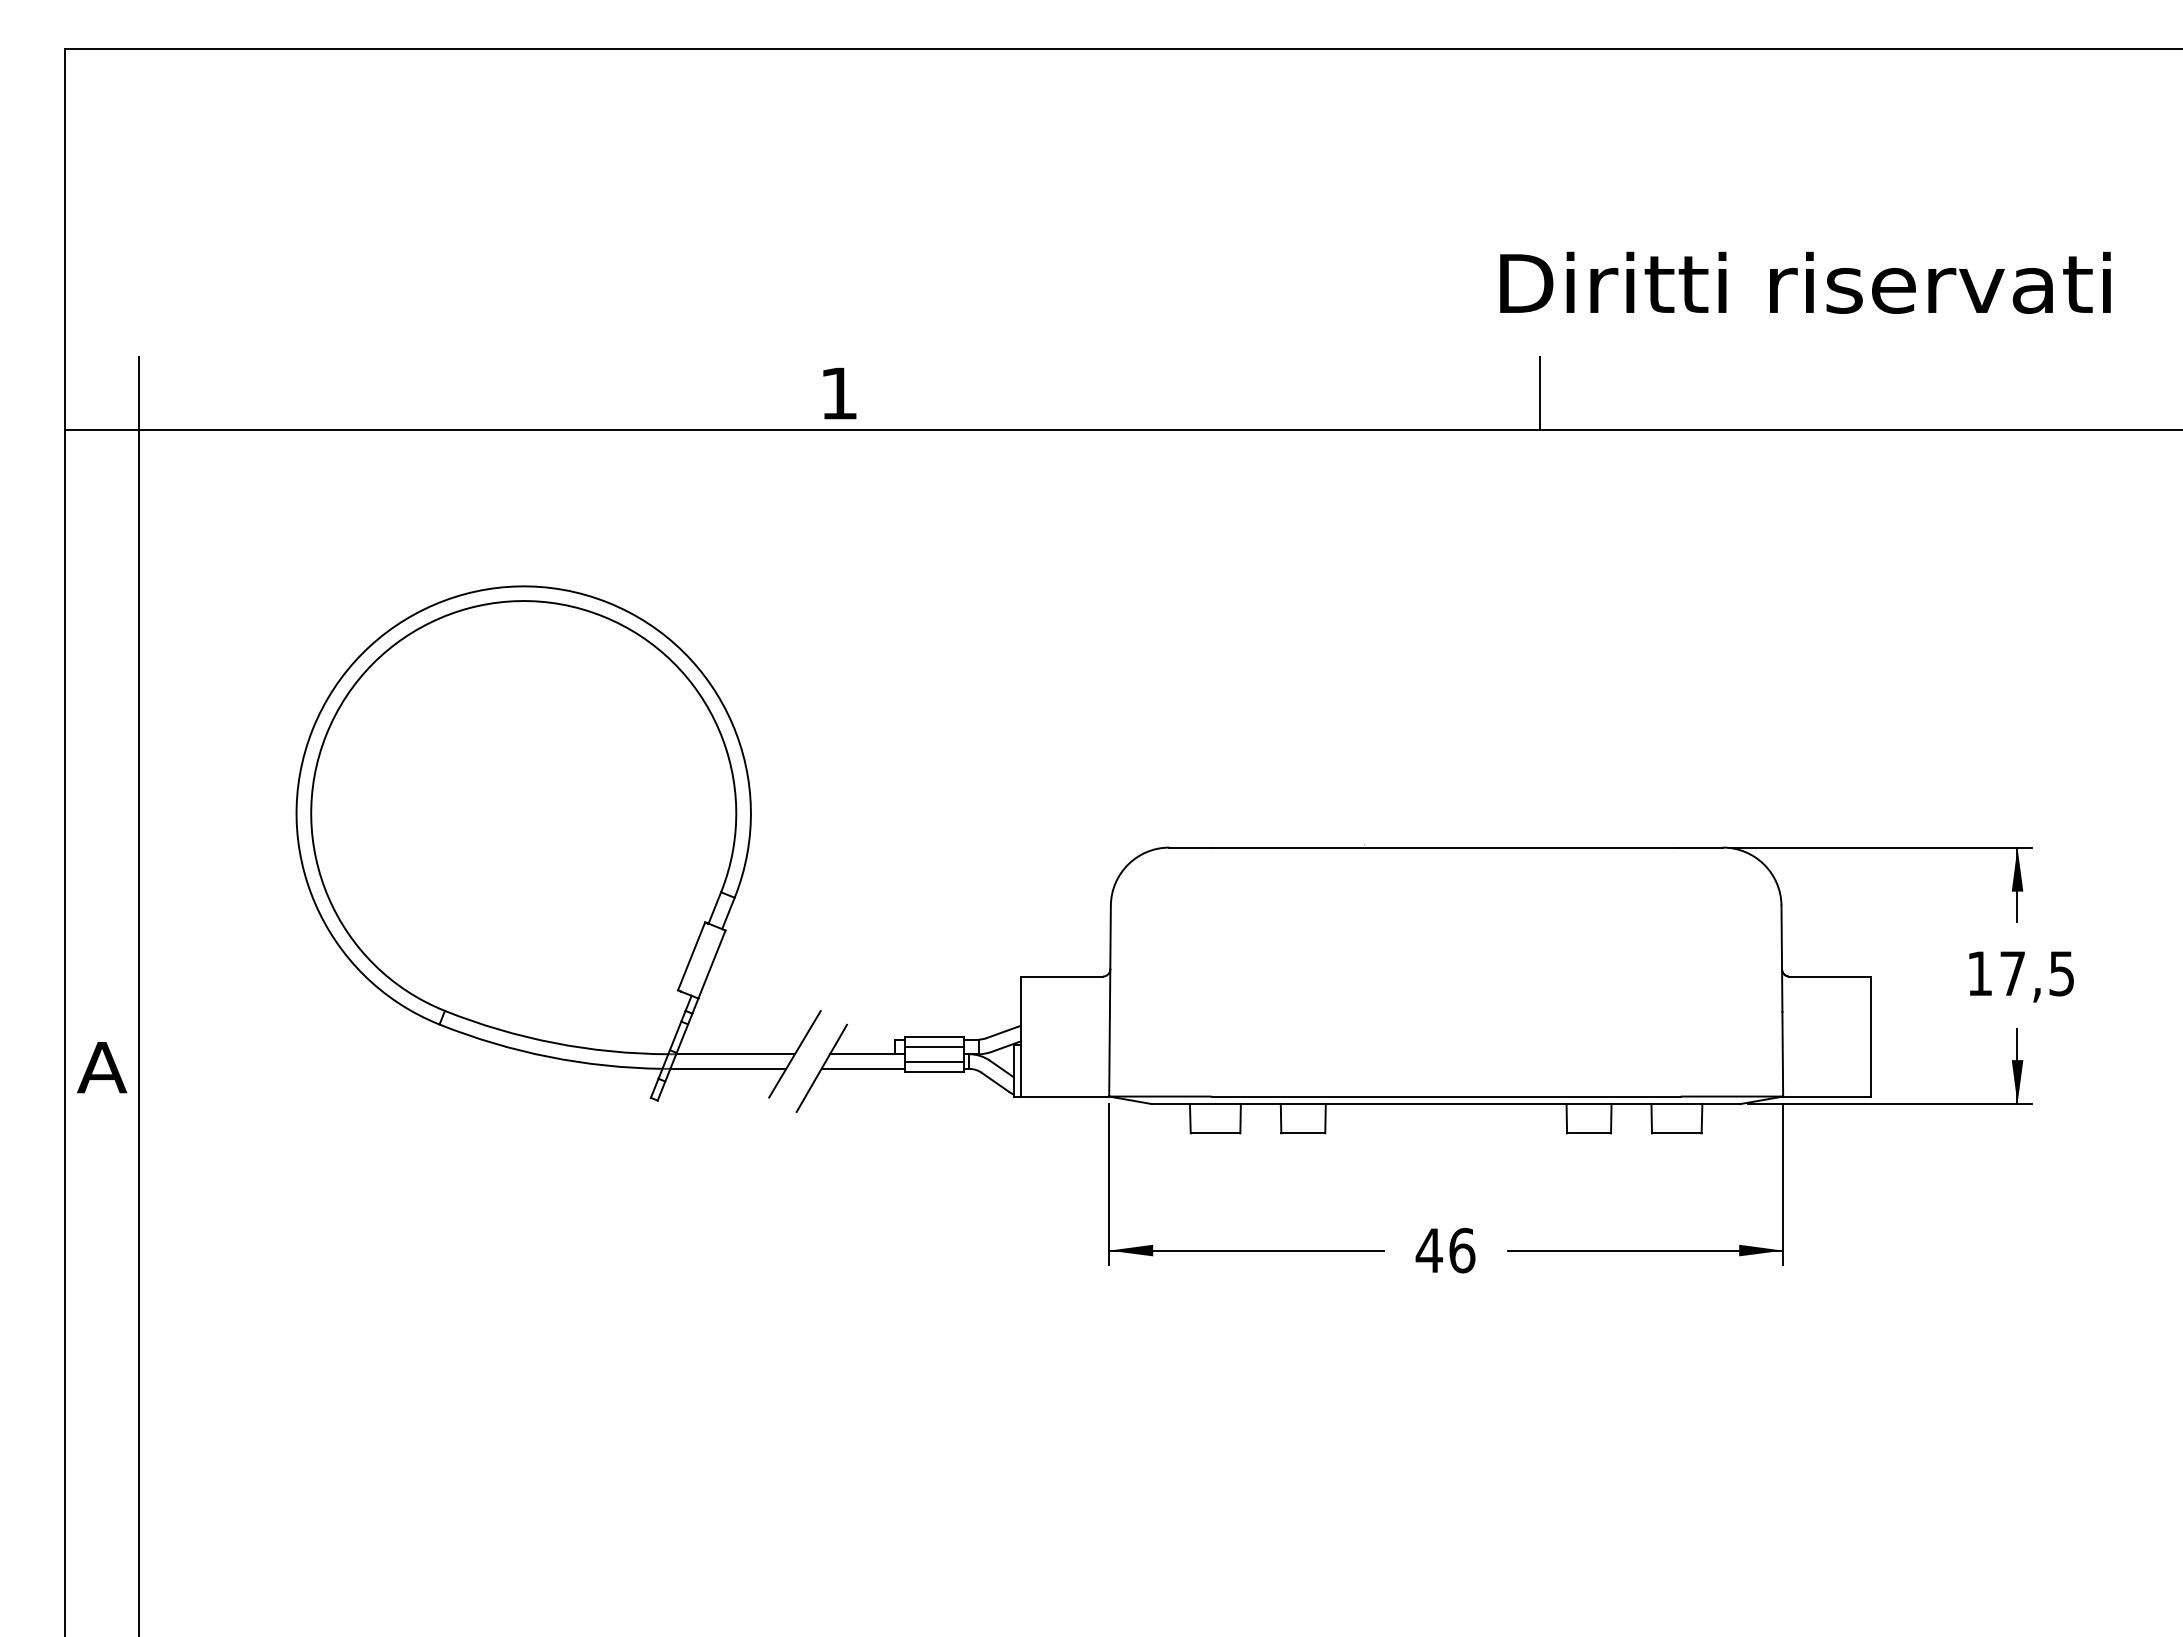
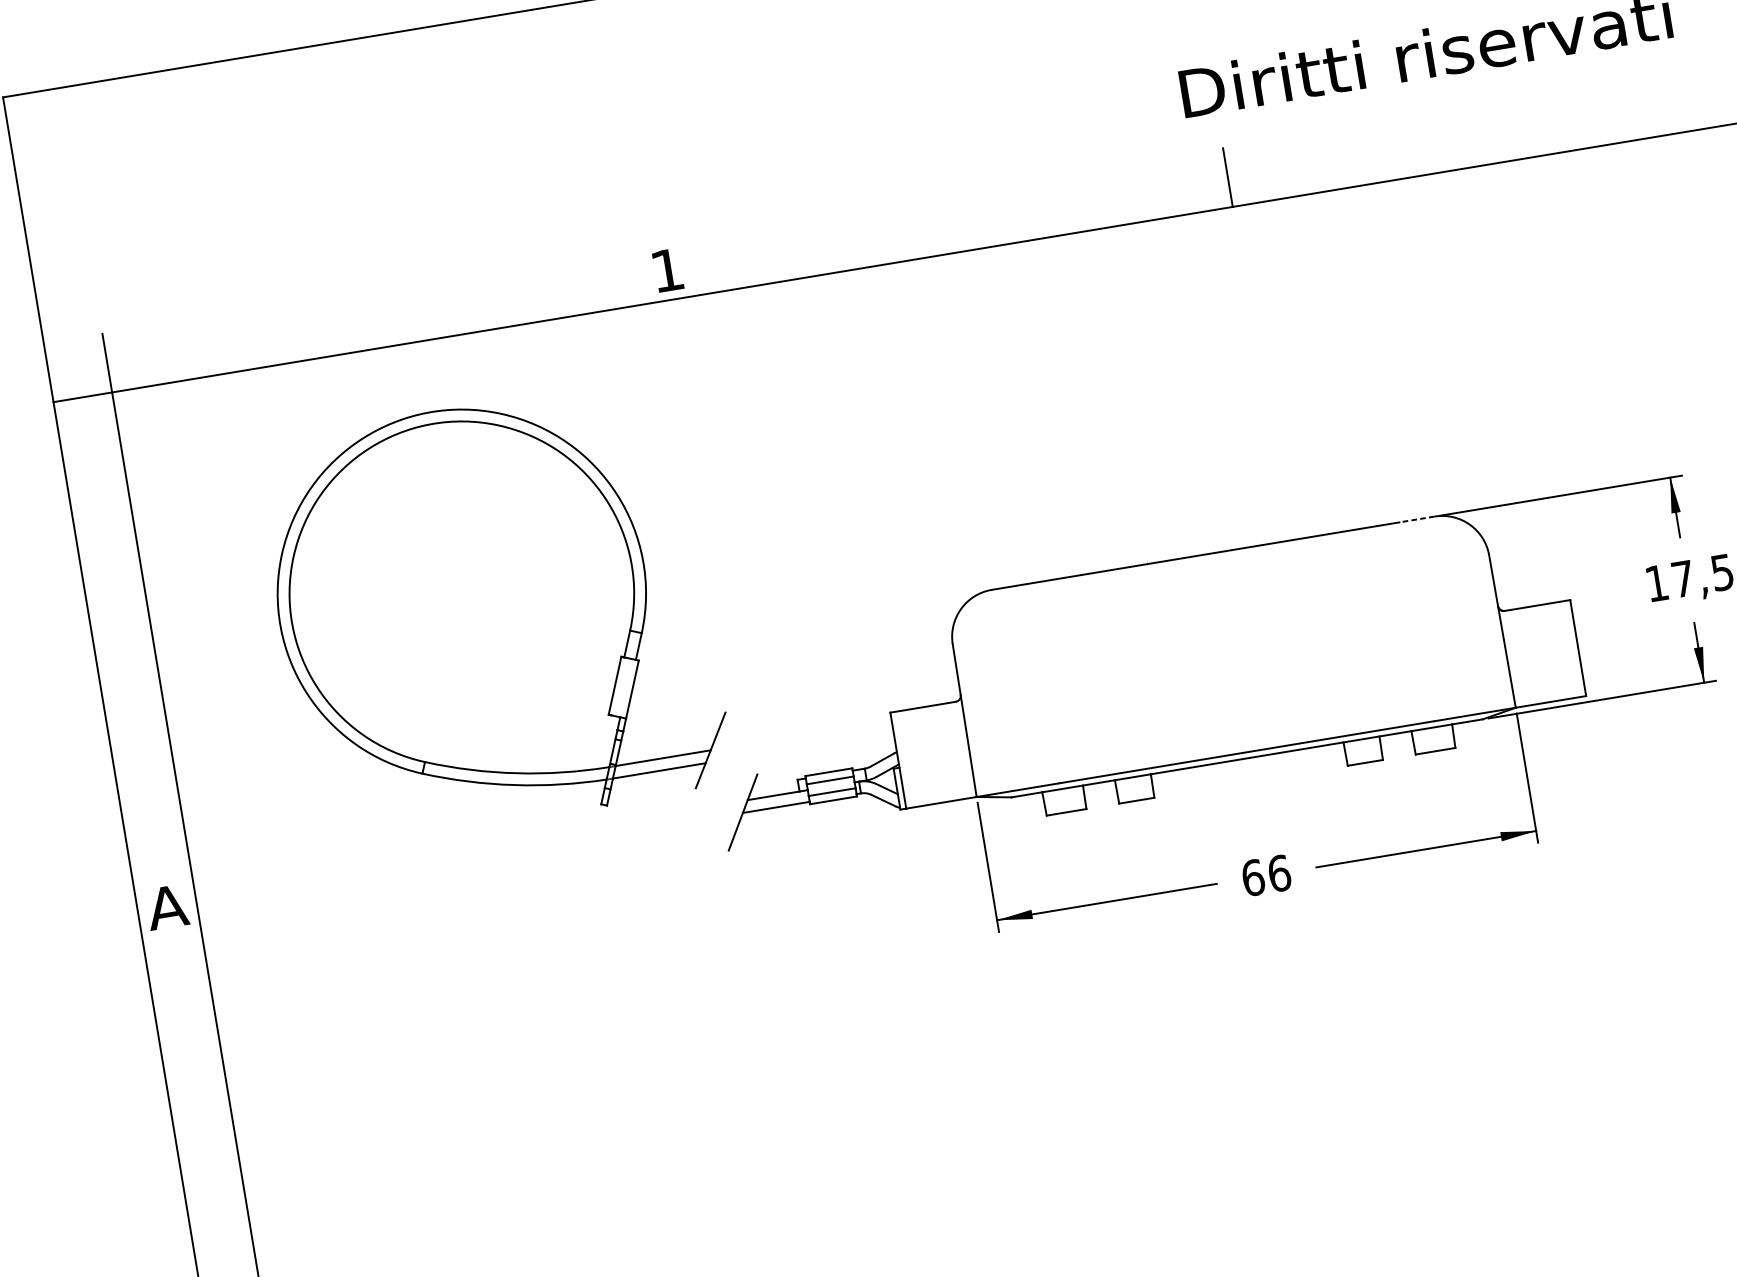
part: (558, 843) -> (493, 613), moved
line: (1700, 847) -> (1416, 519), solid -> dashed
text: (1428, 1250) -> (1252, 877), 46 -> 66

